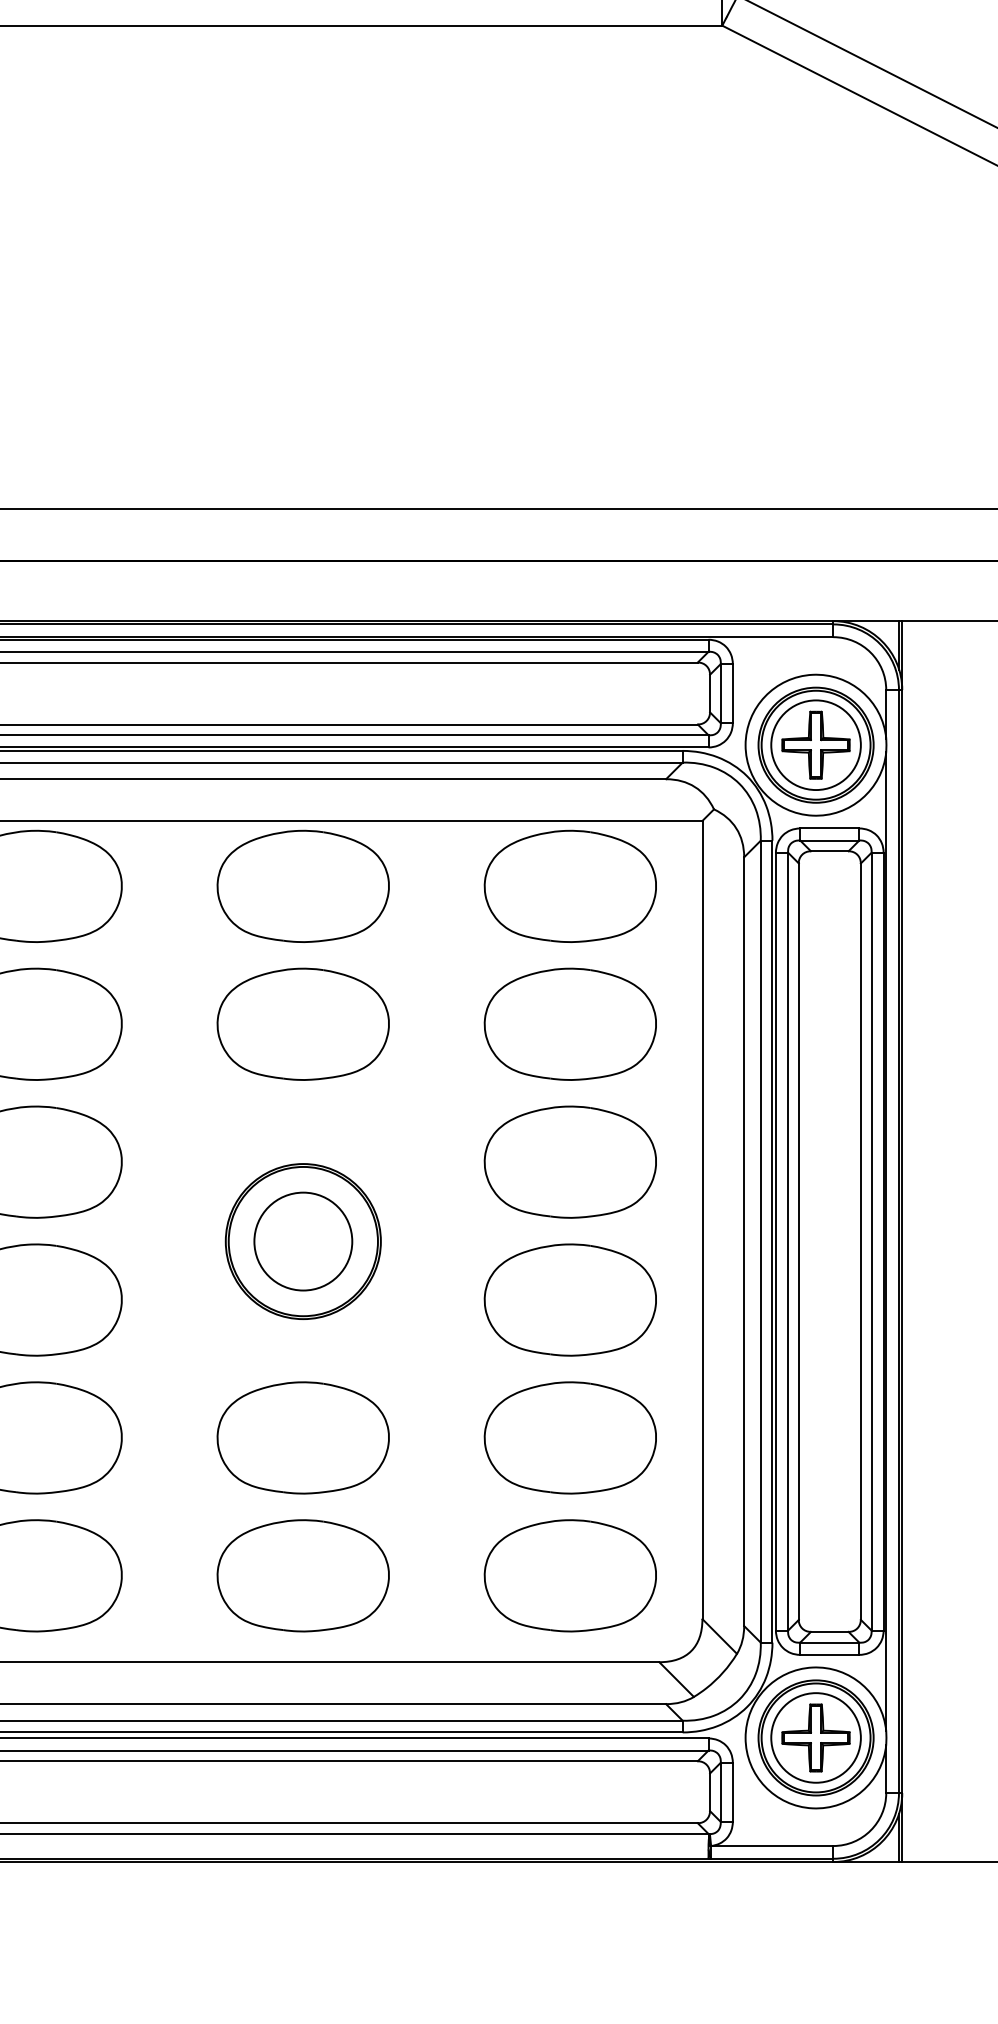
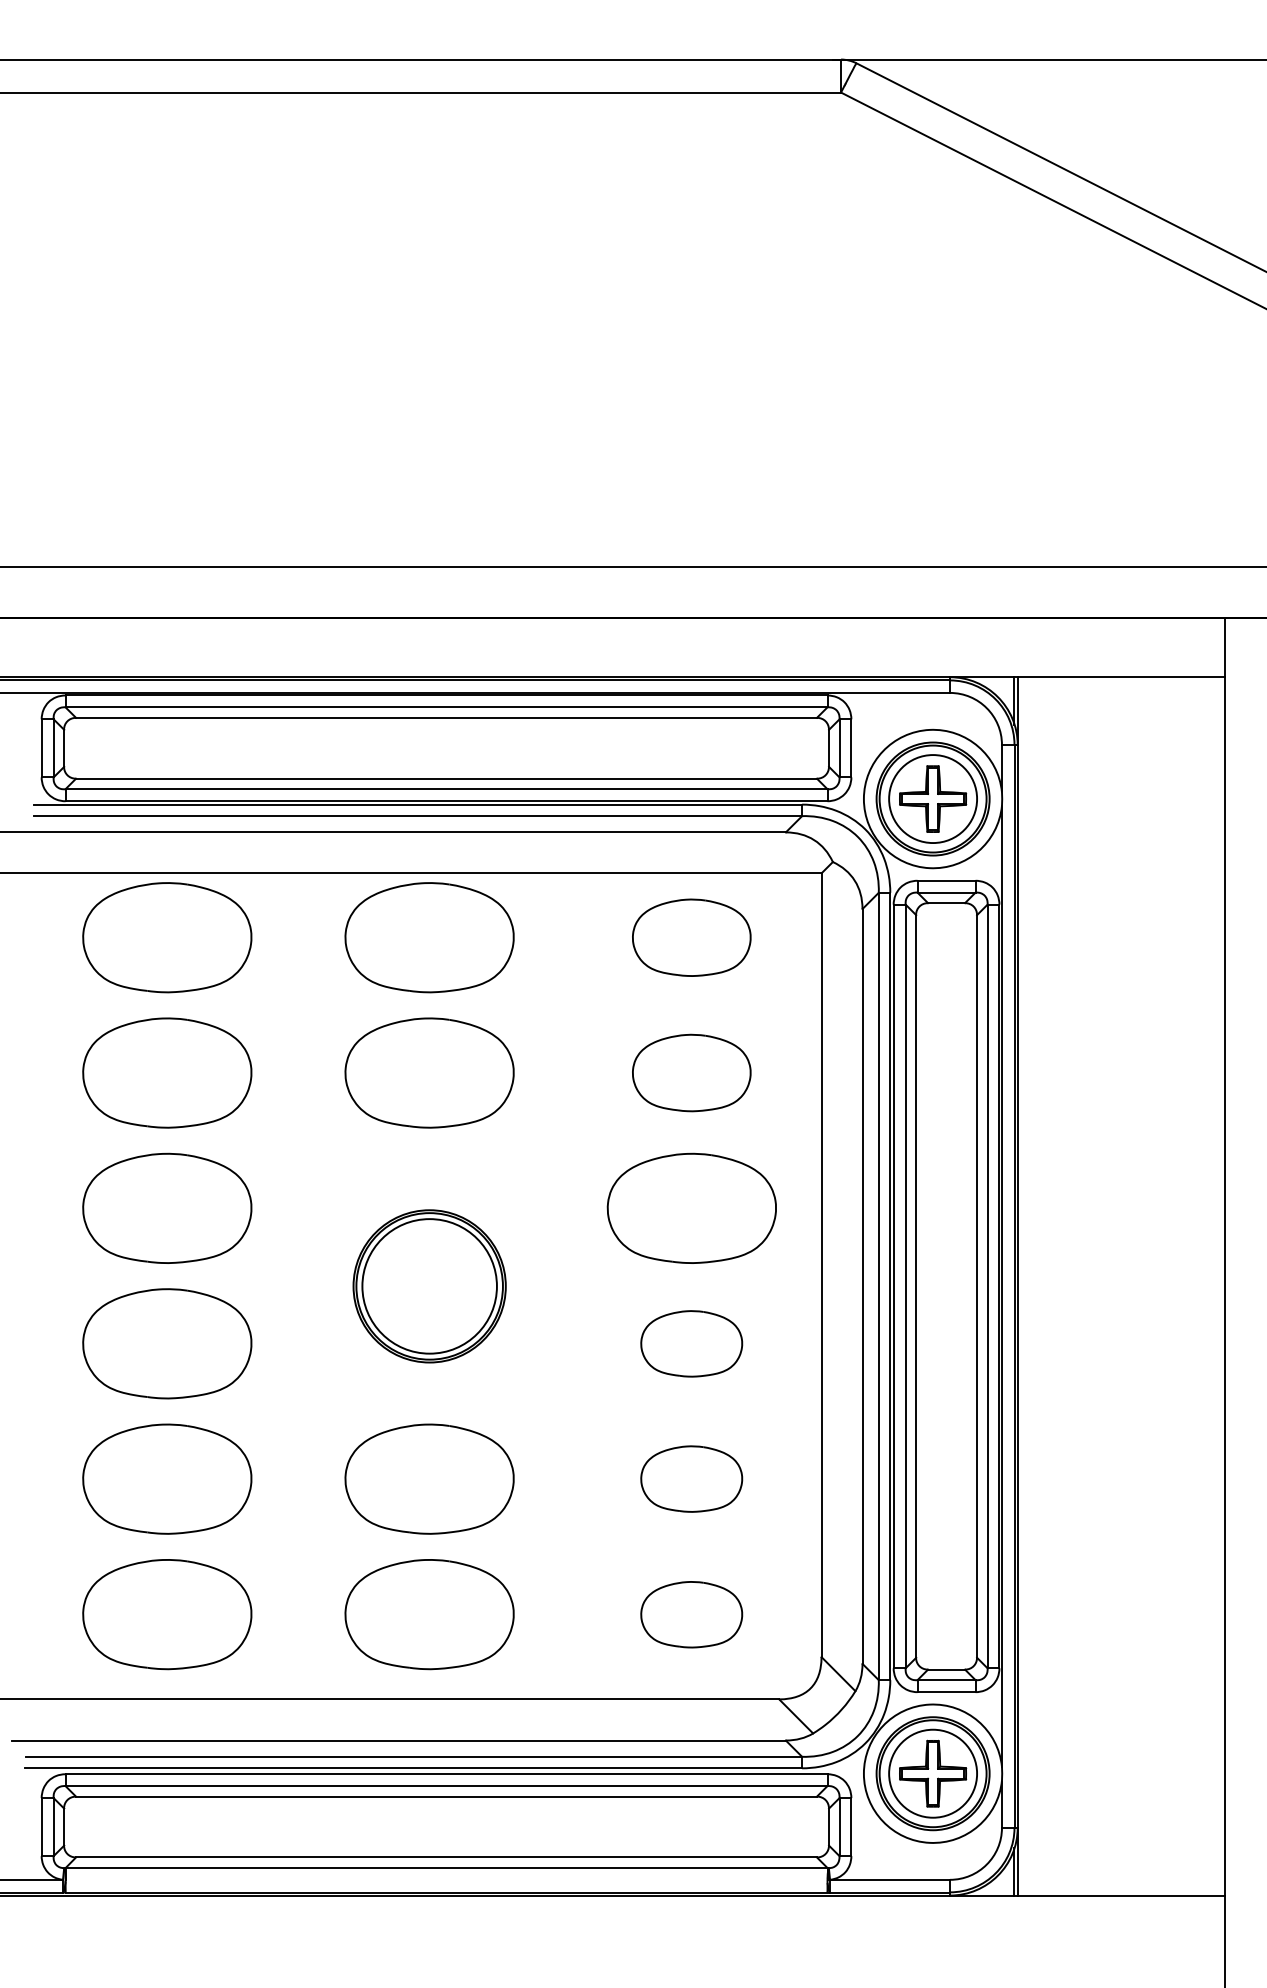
part: (570, 886) -> (691, 937), size x0.7
part: (570, 1023) -> (691, 1072), size x0.7
circle: (303, 1241) -> (429, 1286), size x1.4
part: (570, 1299) -> (691, 1343), size x0.6
part: (570, 1437) -> (691, 1478), size x0.6
part: (570, 1575) -> (691, 1614), size x0.6

